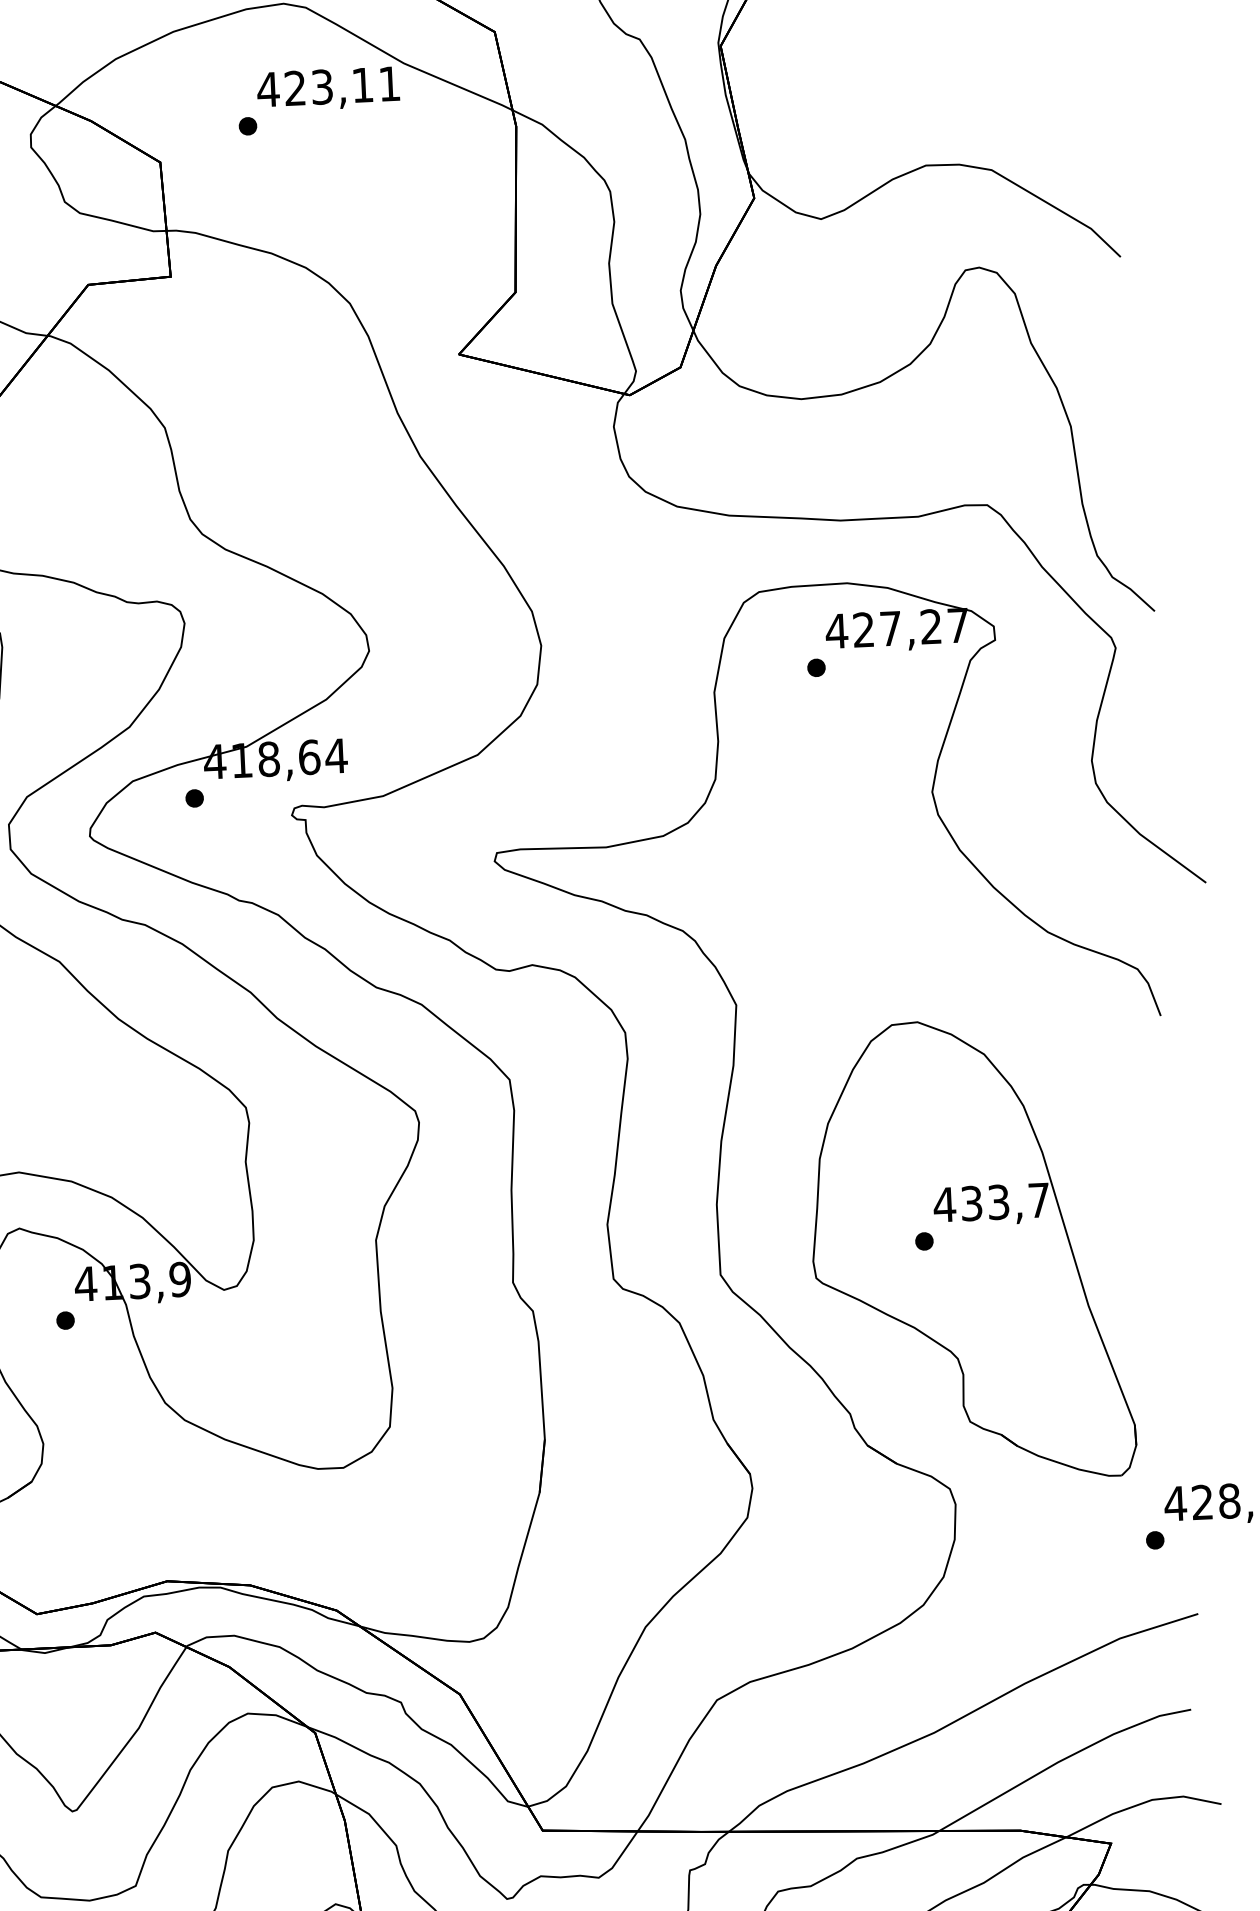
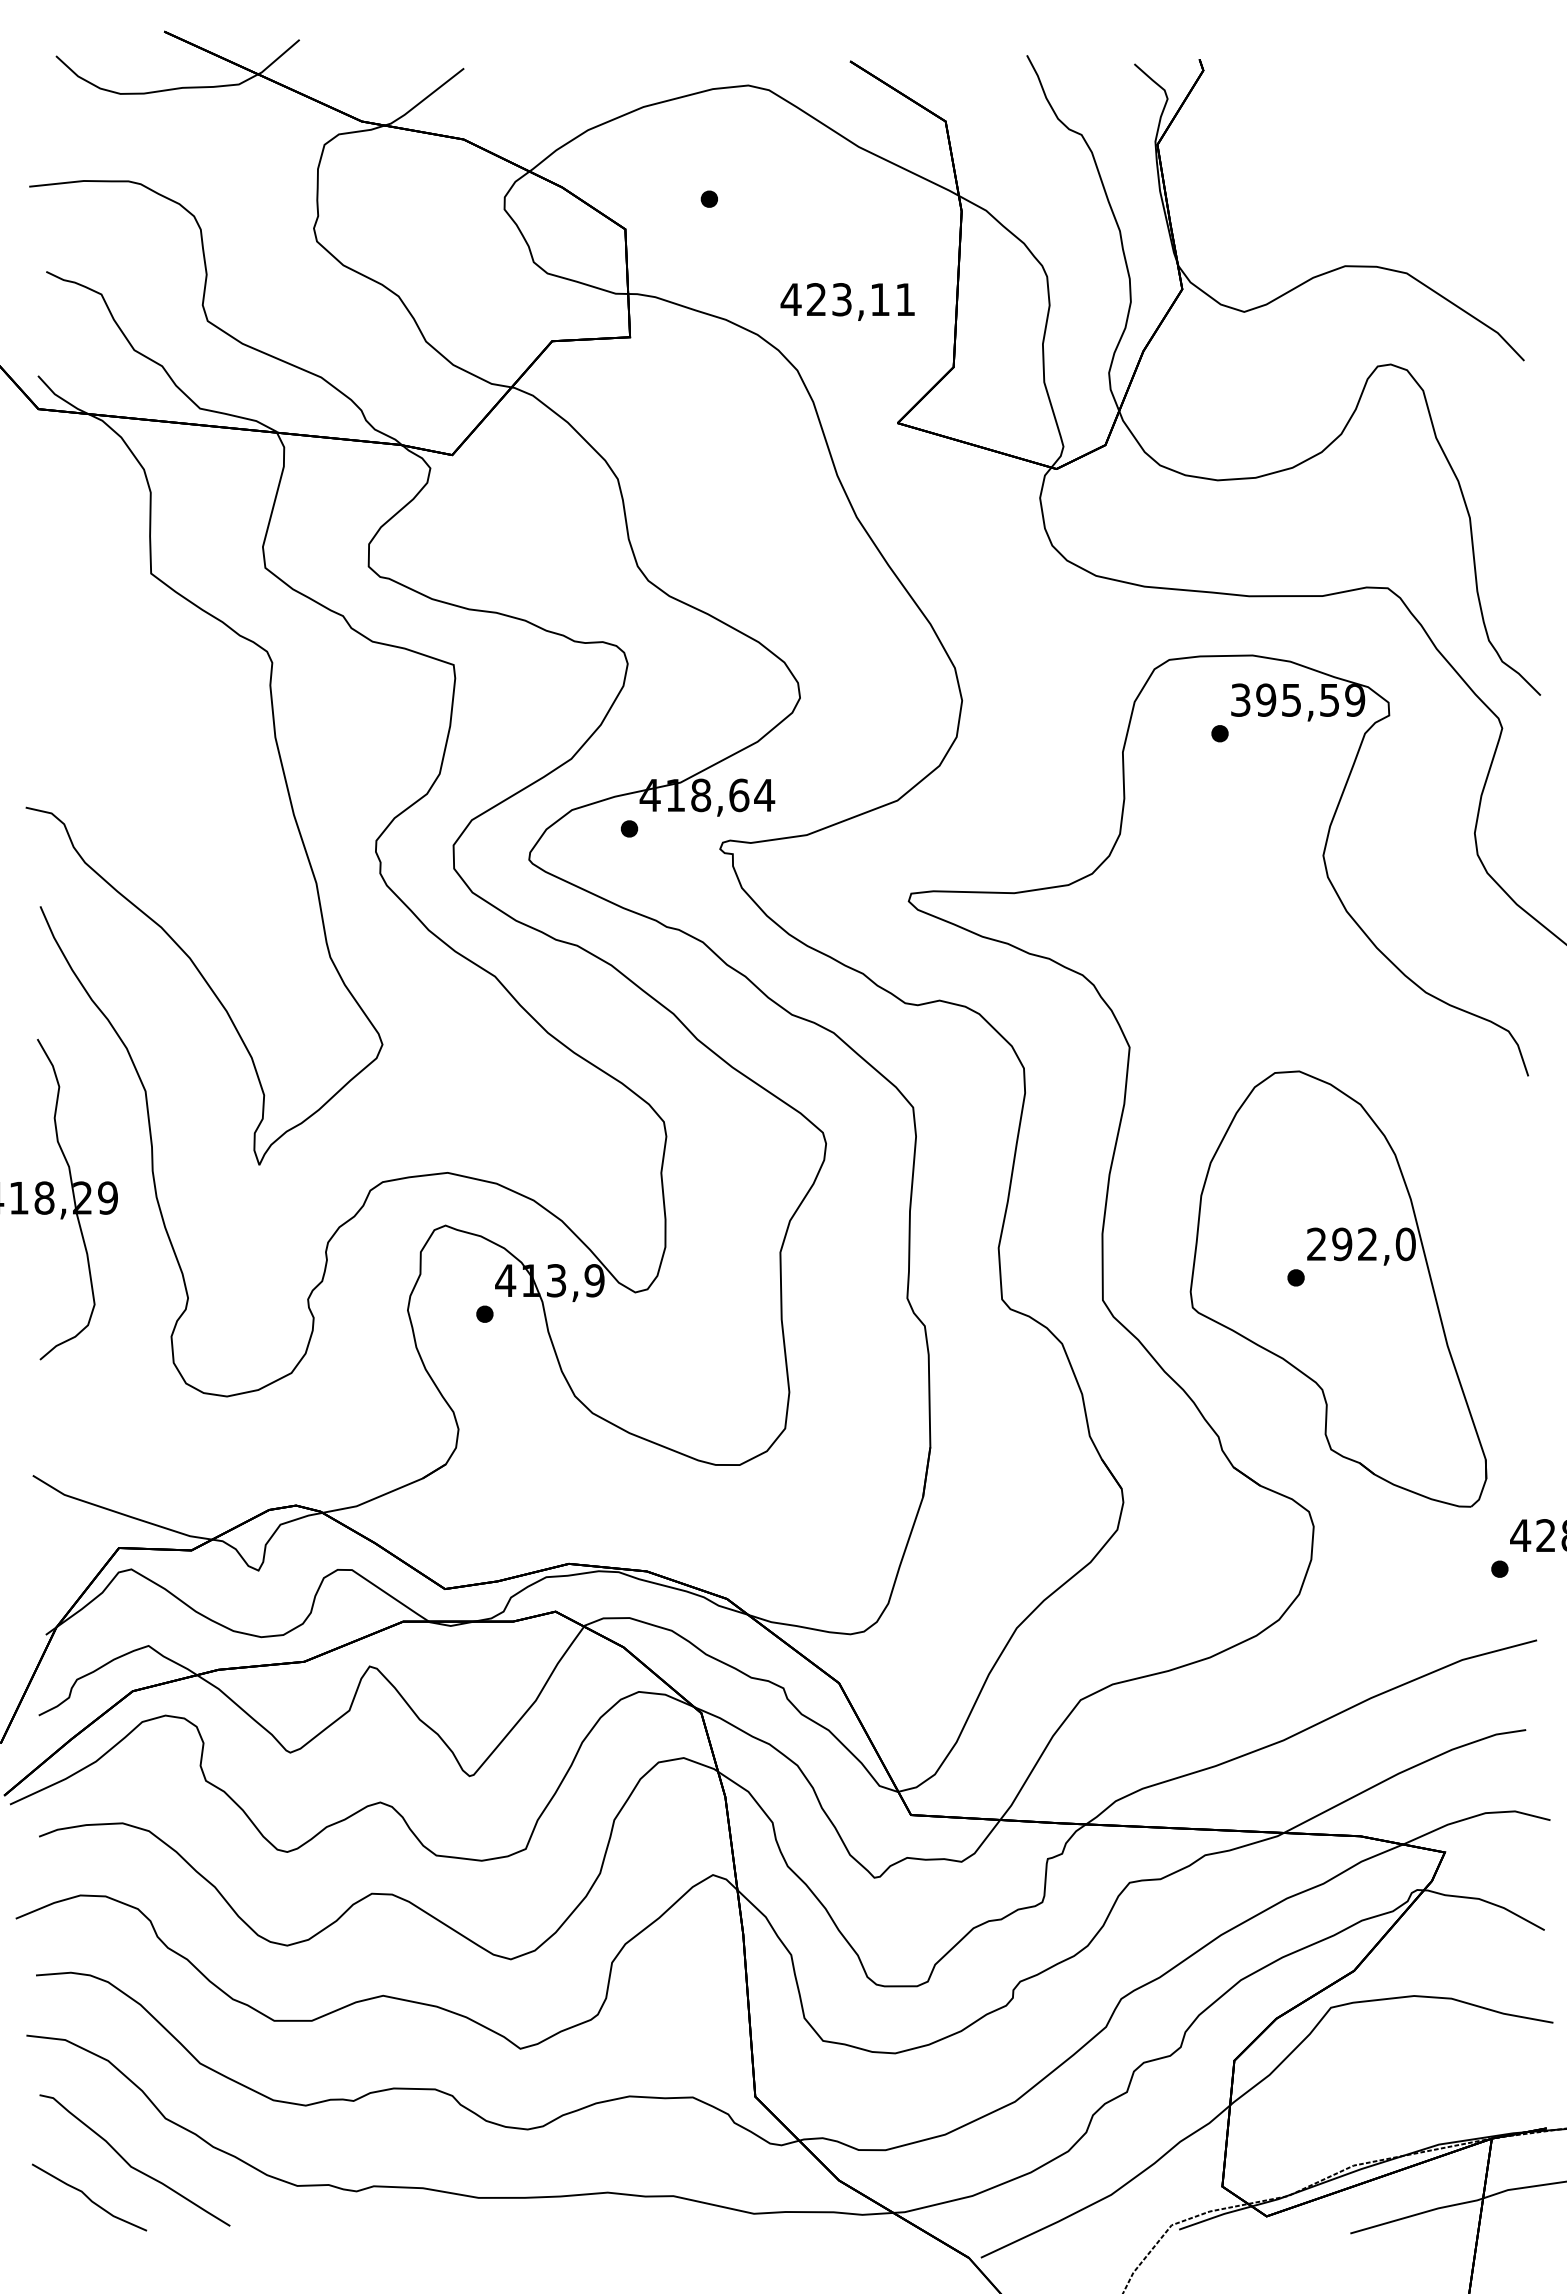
text: (328, 88) -> (847, 301), moved
text: (896, 627) -> (1297, 699), 427,27 -> 395,59
text: (991, 1202) -> (1360, 1244), 433,7 -> 292,0

